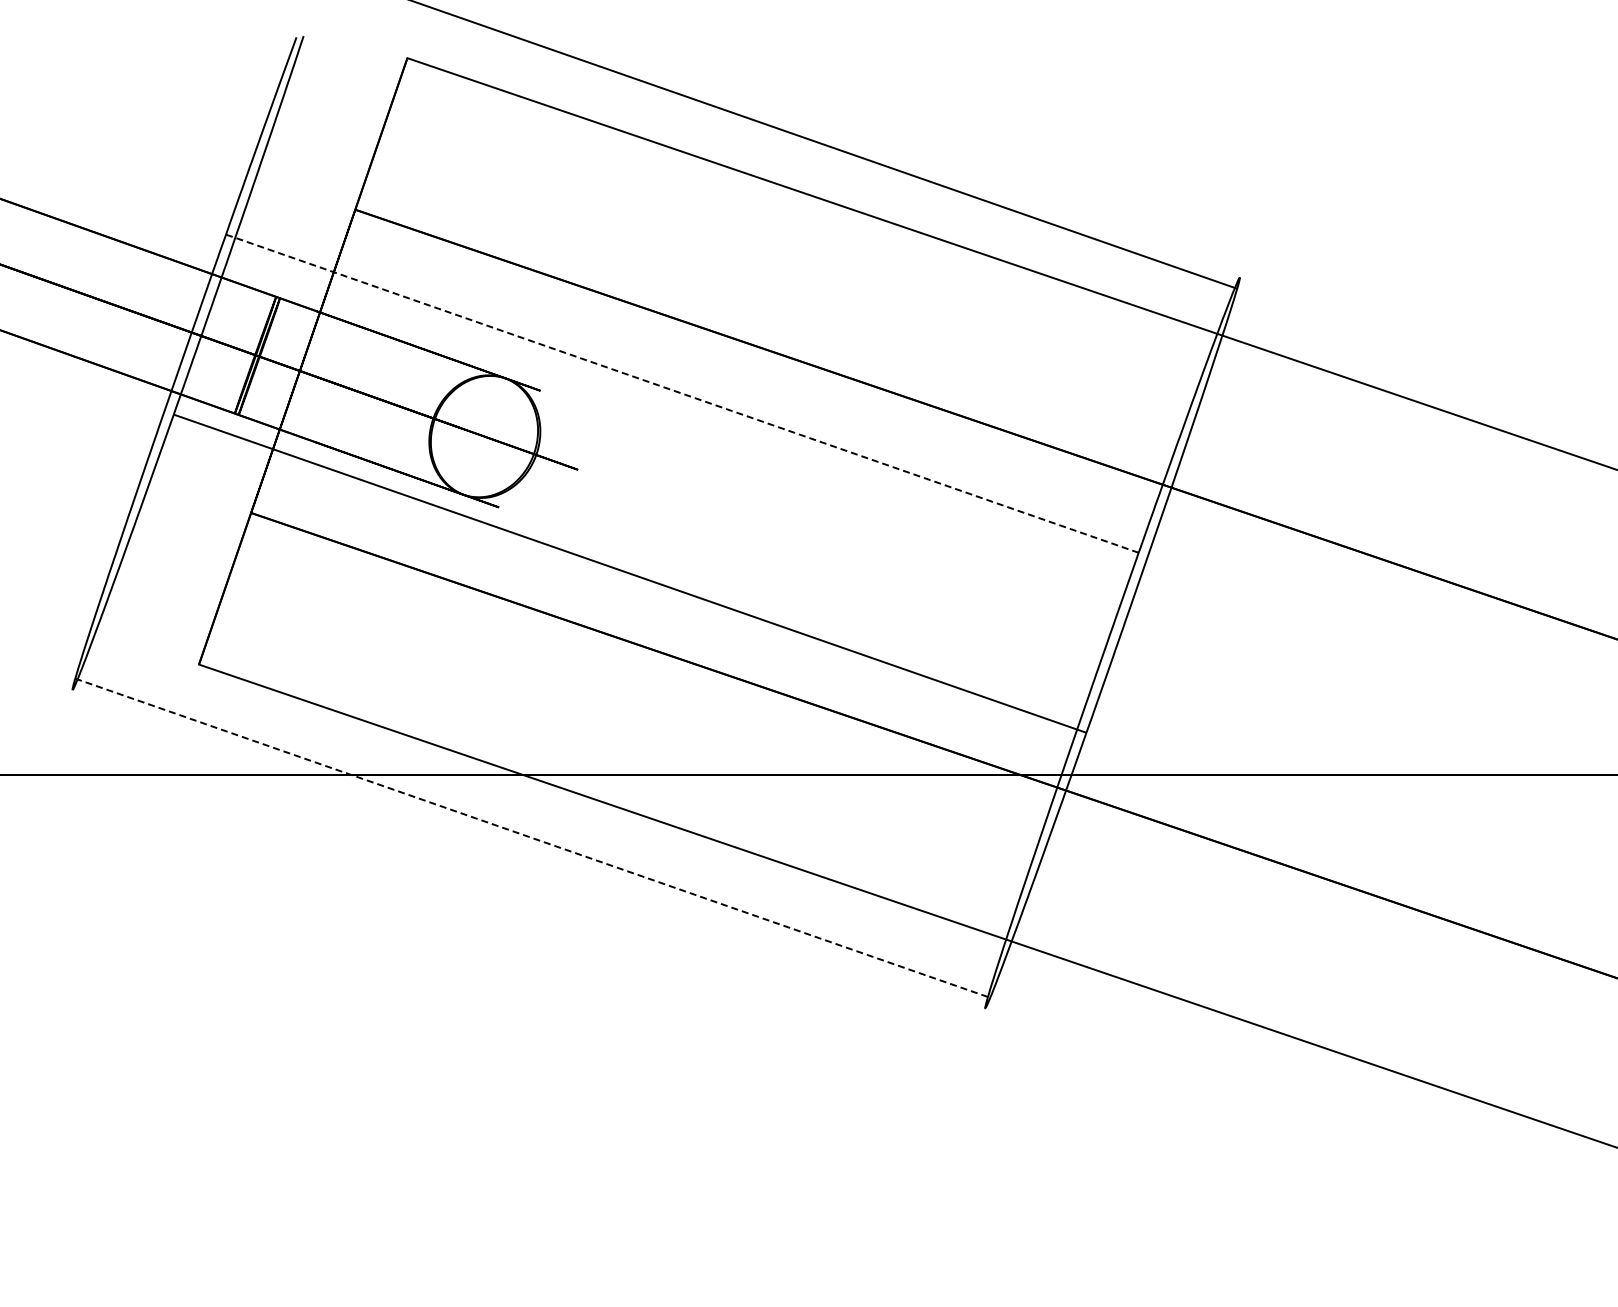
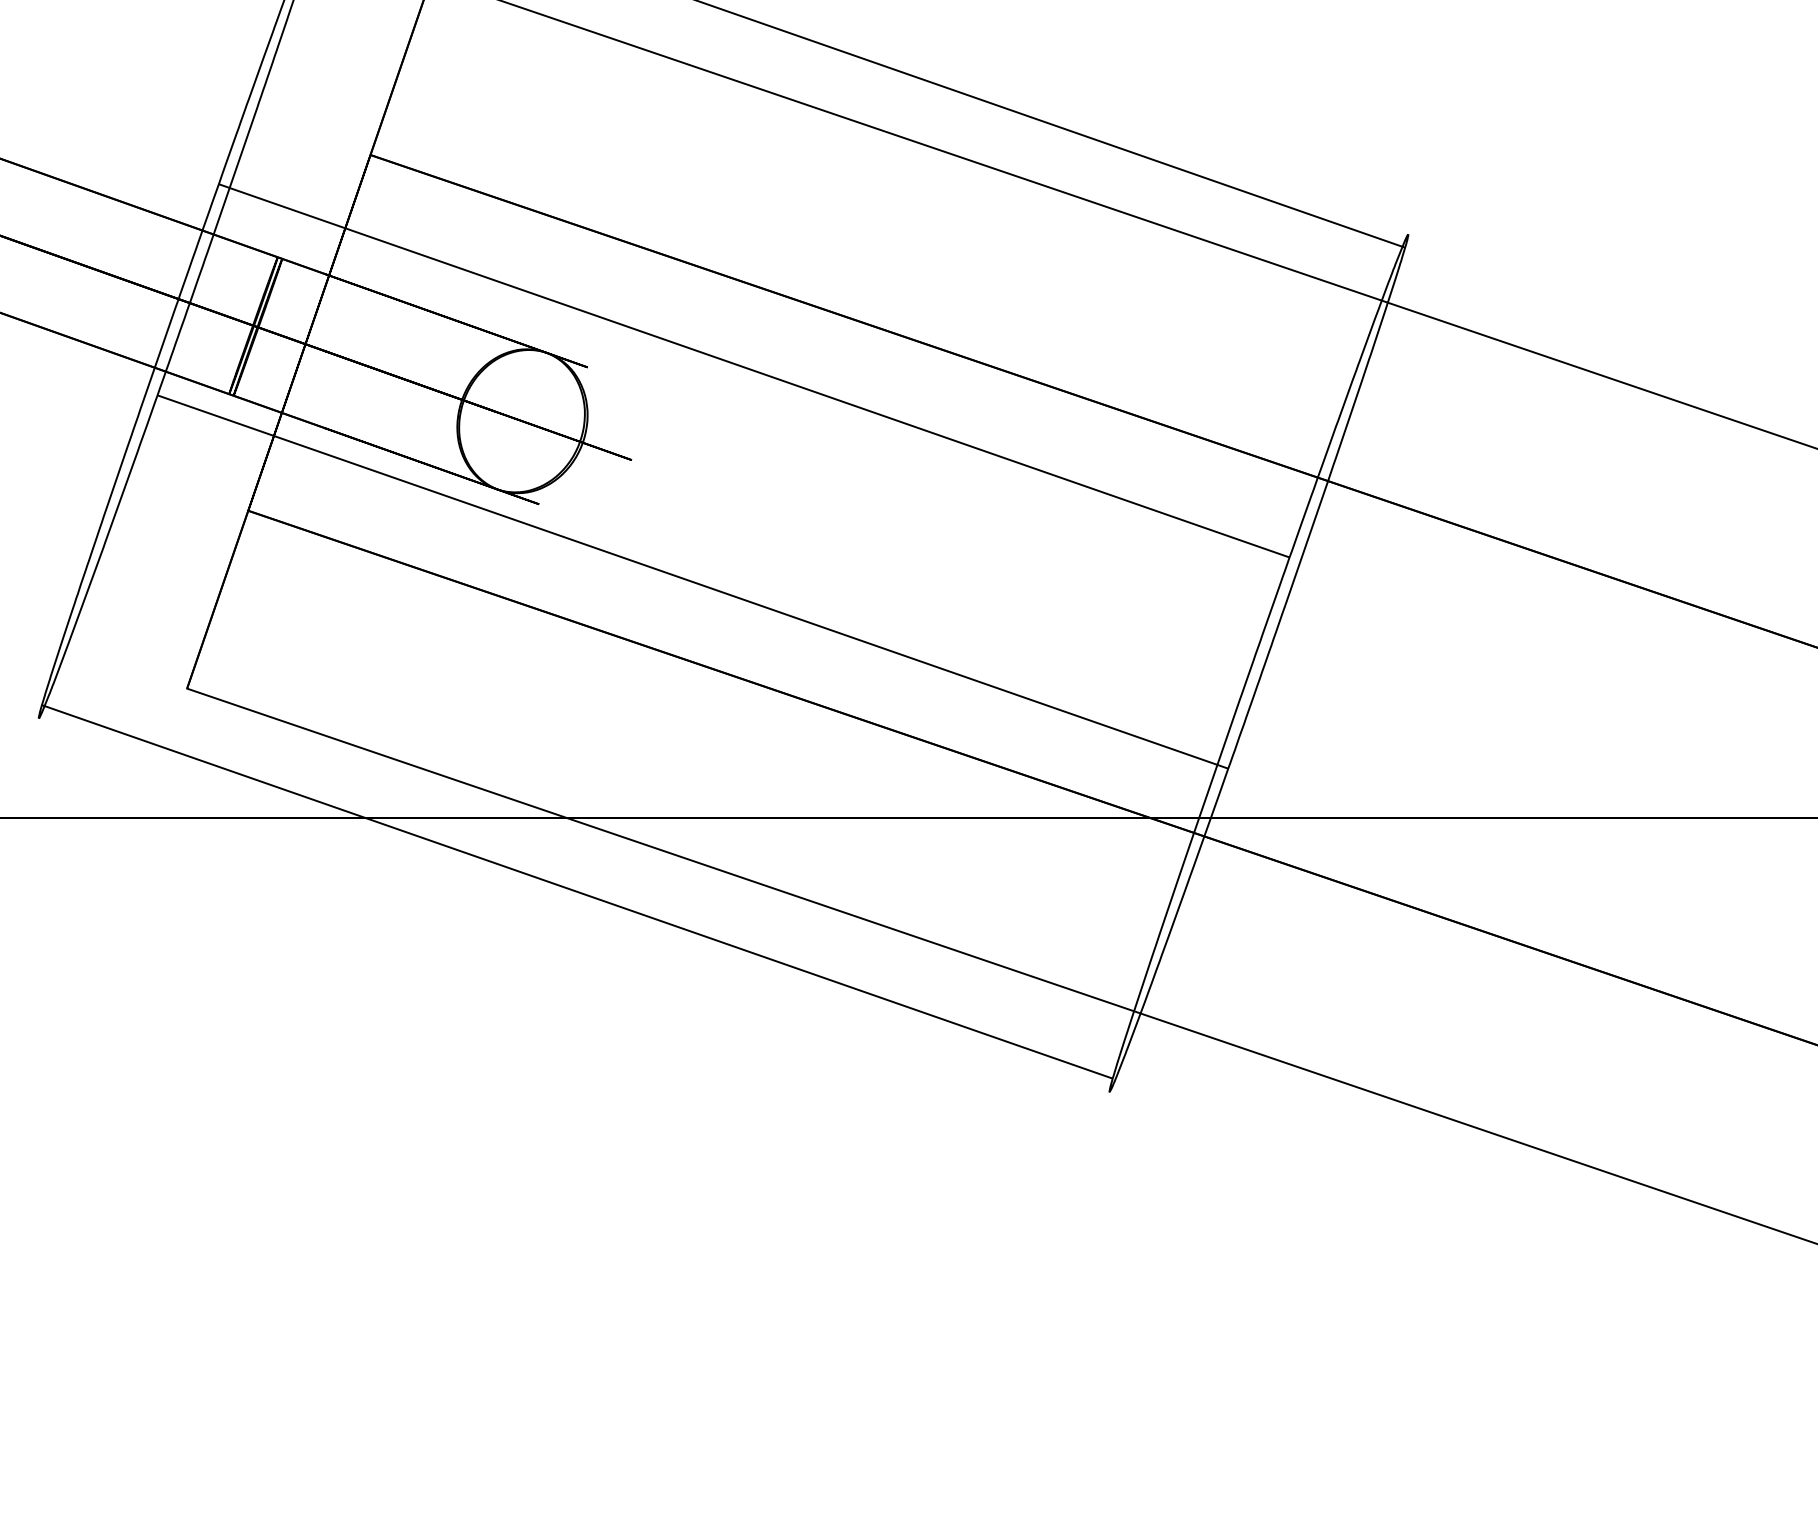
line: (682, 393) -> (754, 370), dashed -> solid
line: (532, 837) -> (578, 891), dashed -> solid

